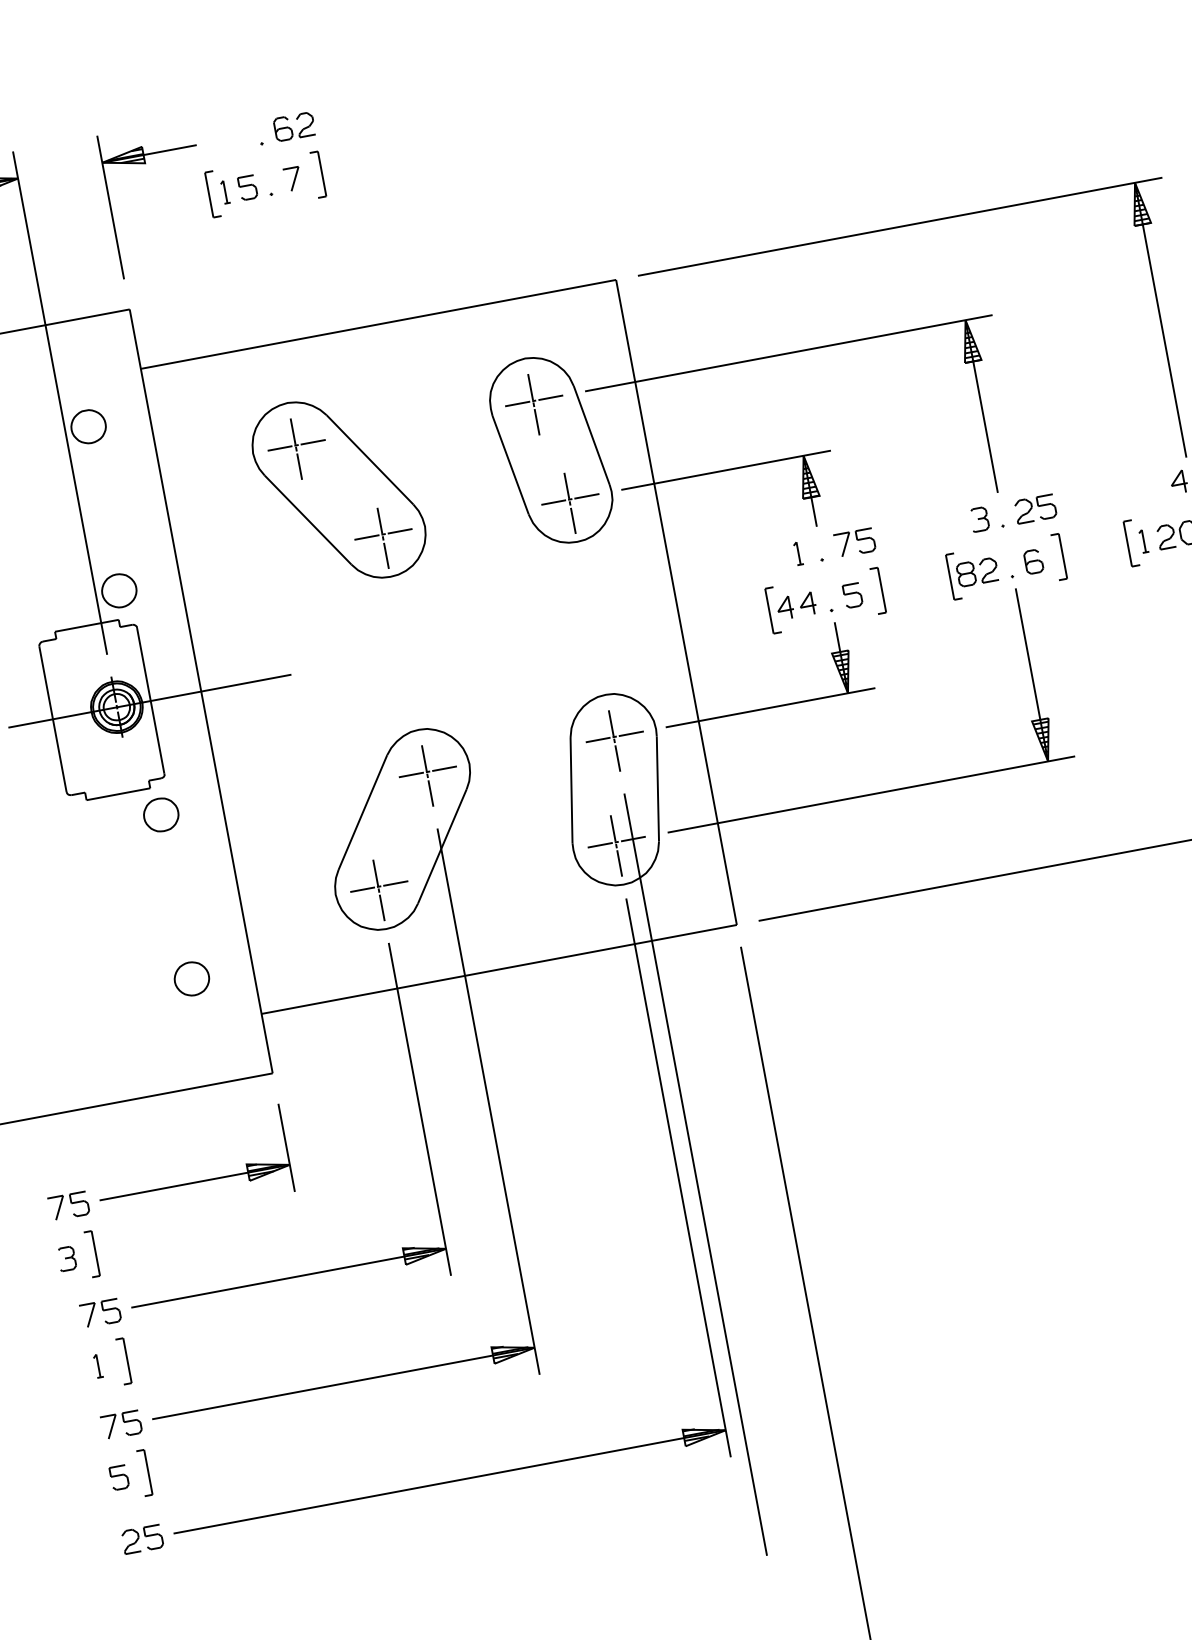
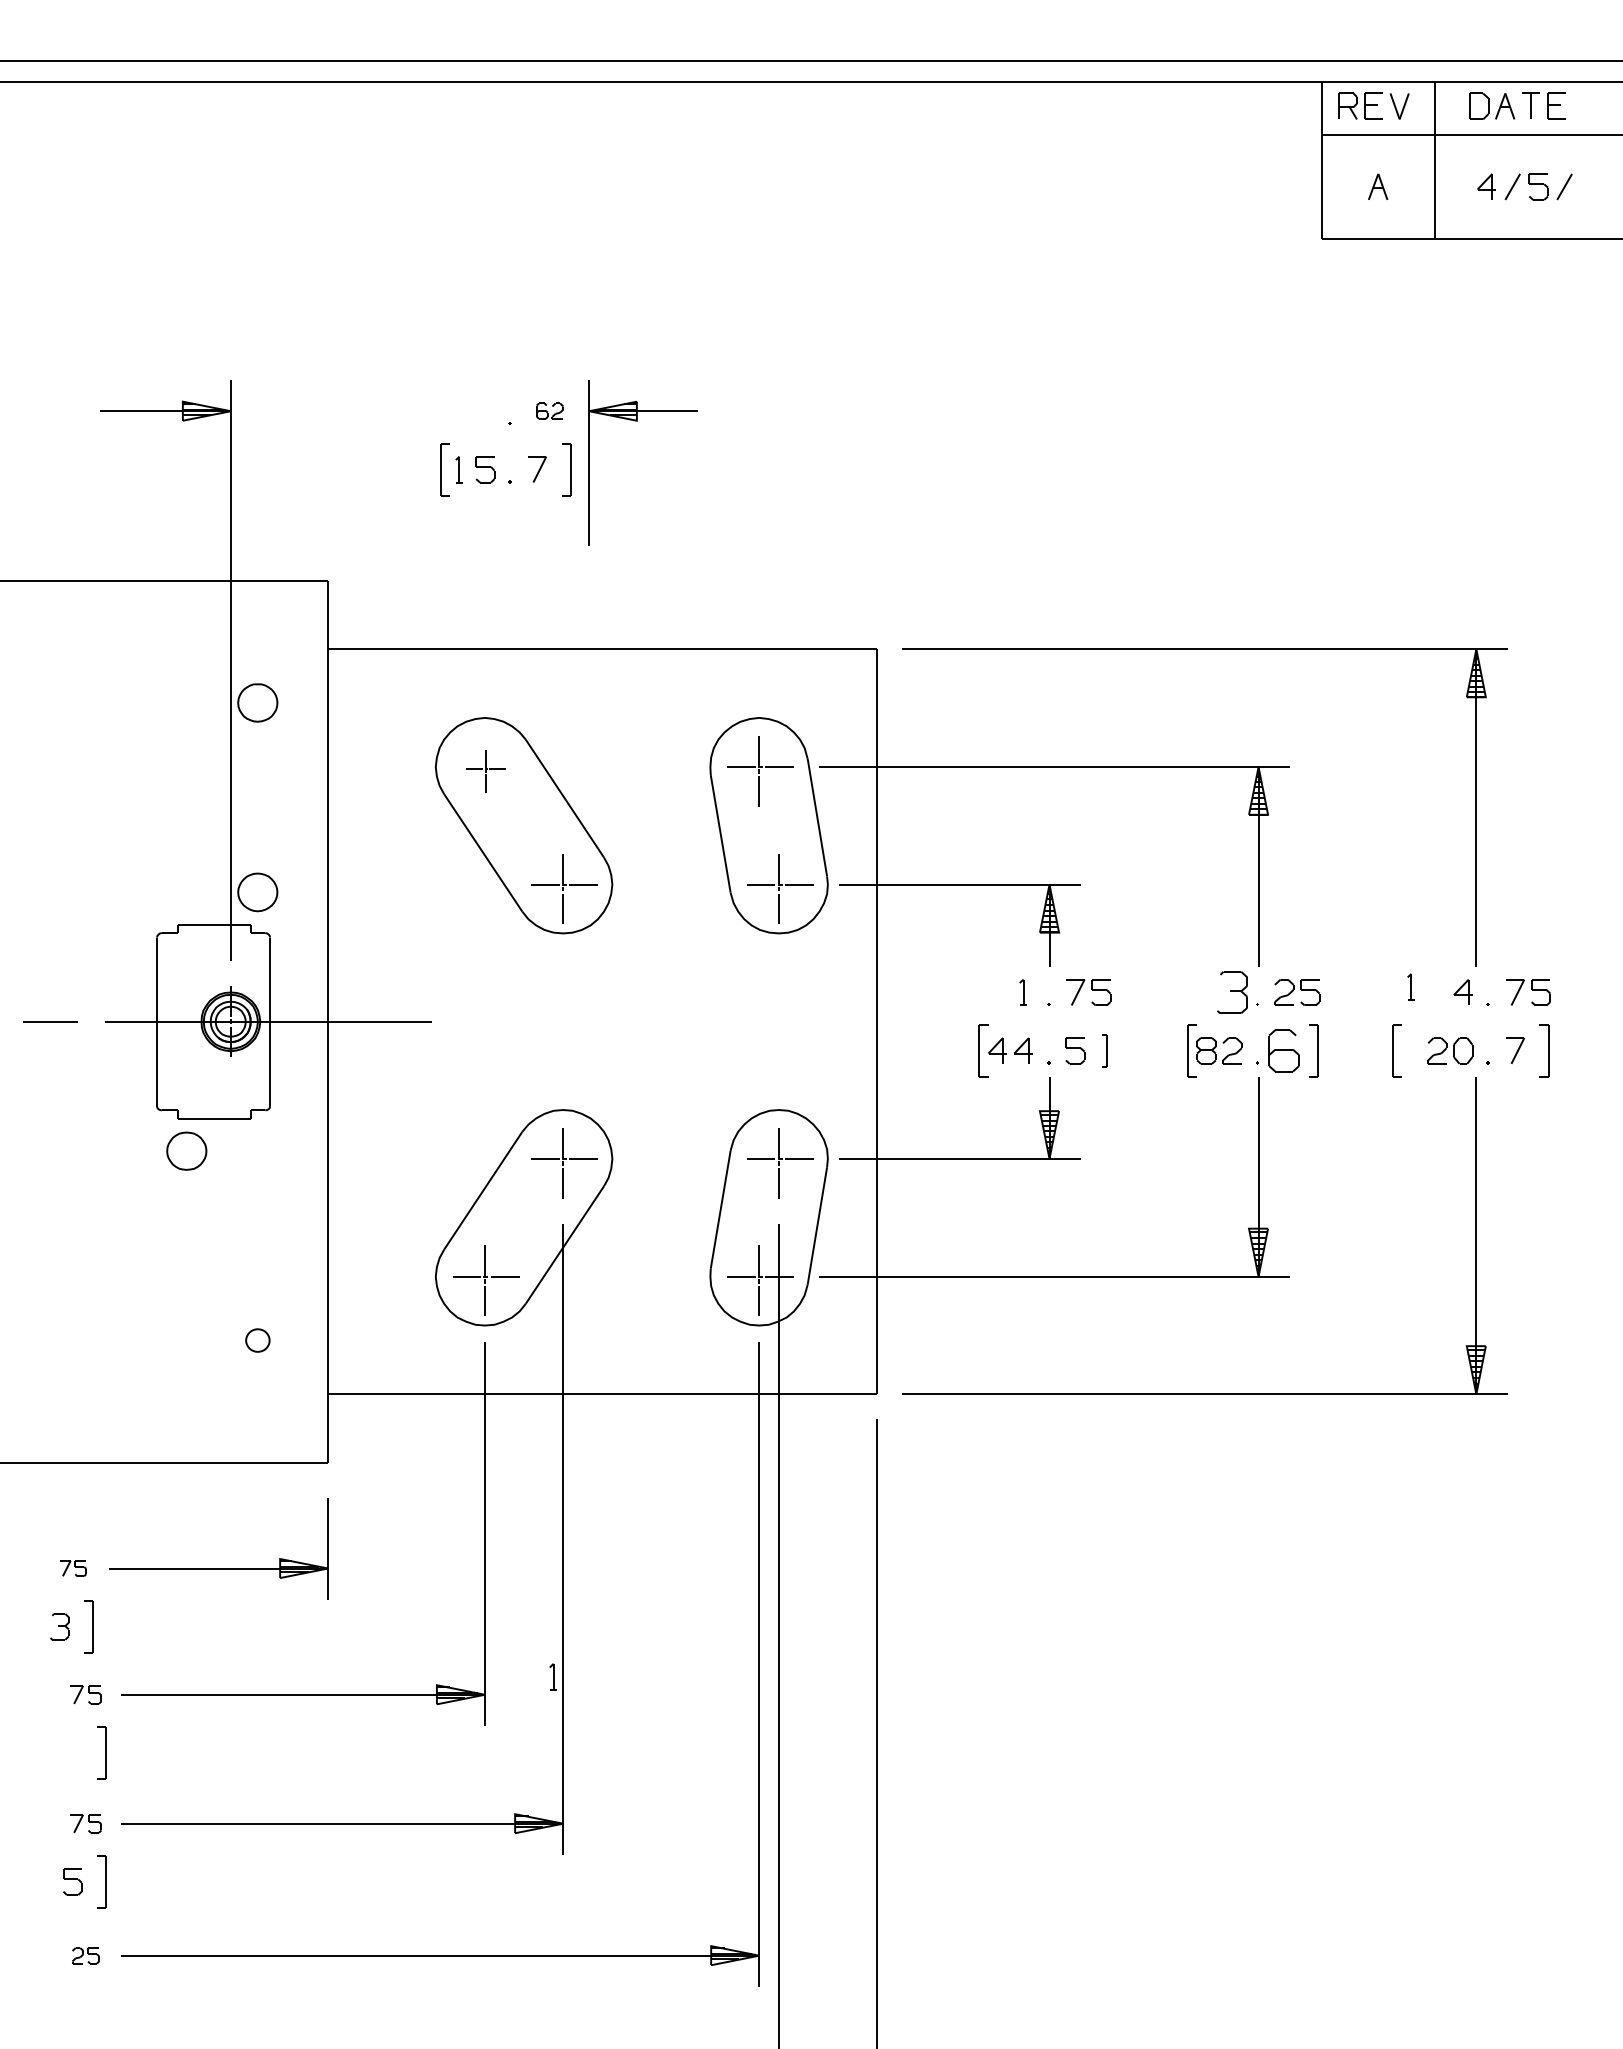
part: (293, 126) -> (549, 410), size x0.6
part: (145, 163) -> (637, 421), moved
part: (297, 449) -> (486, 771), size x0.6
part: (979, 519) -> (1232, 992), size x1.6
part: (1143, 540) -> (1410, 986), moved
part: (1033, 561) -> (1284, 1050), size x1.6
part: (878, 590) -> (1104, 1050), size x0.6
part: (160, 814) -> (186, 1150), moved
part: (191, 978) -> (257, 1340), size x0.6
part: (69, 1206) -> (73, 1568), size x0.6
part: (100, 1313) -> (86, 1694), size x0.7
part: (97, 1365) -> (552, 1676), moved
part: (121, 1424) -> (86, 1823), size x0.7
part: (142, 1539) -> (85, 1955), size x0.6

